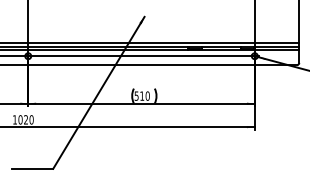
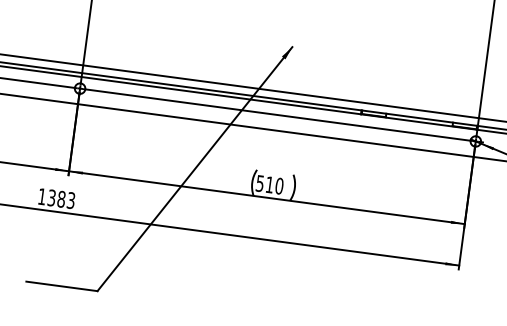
text: (25, 119) -> (60, 198), 1020 -> 1383

